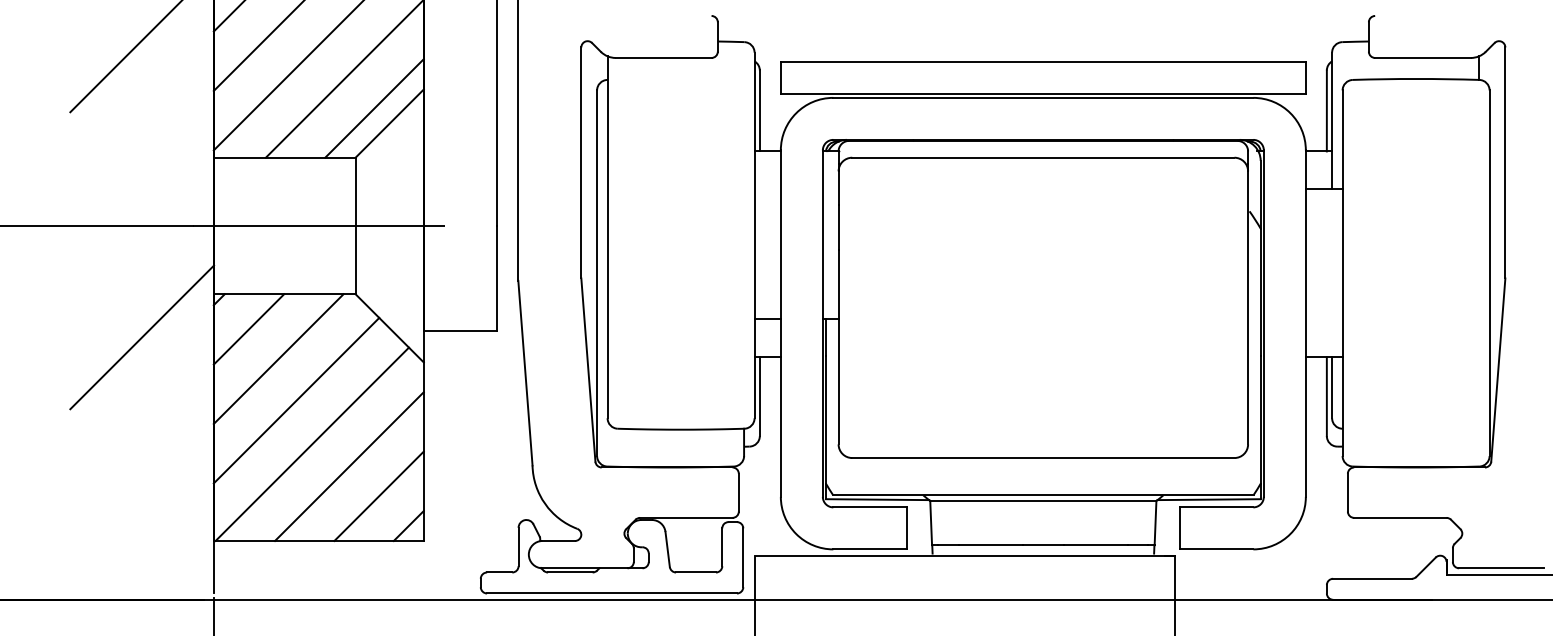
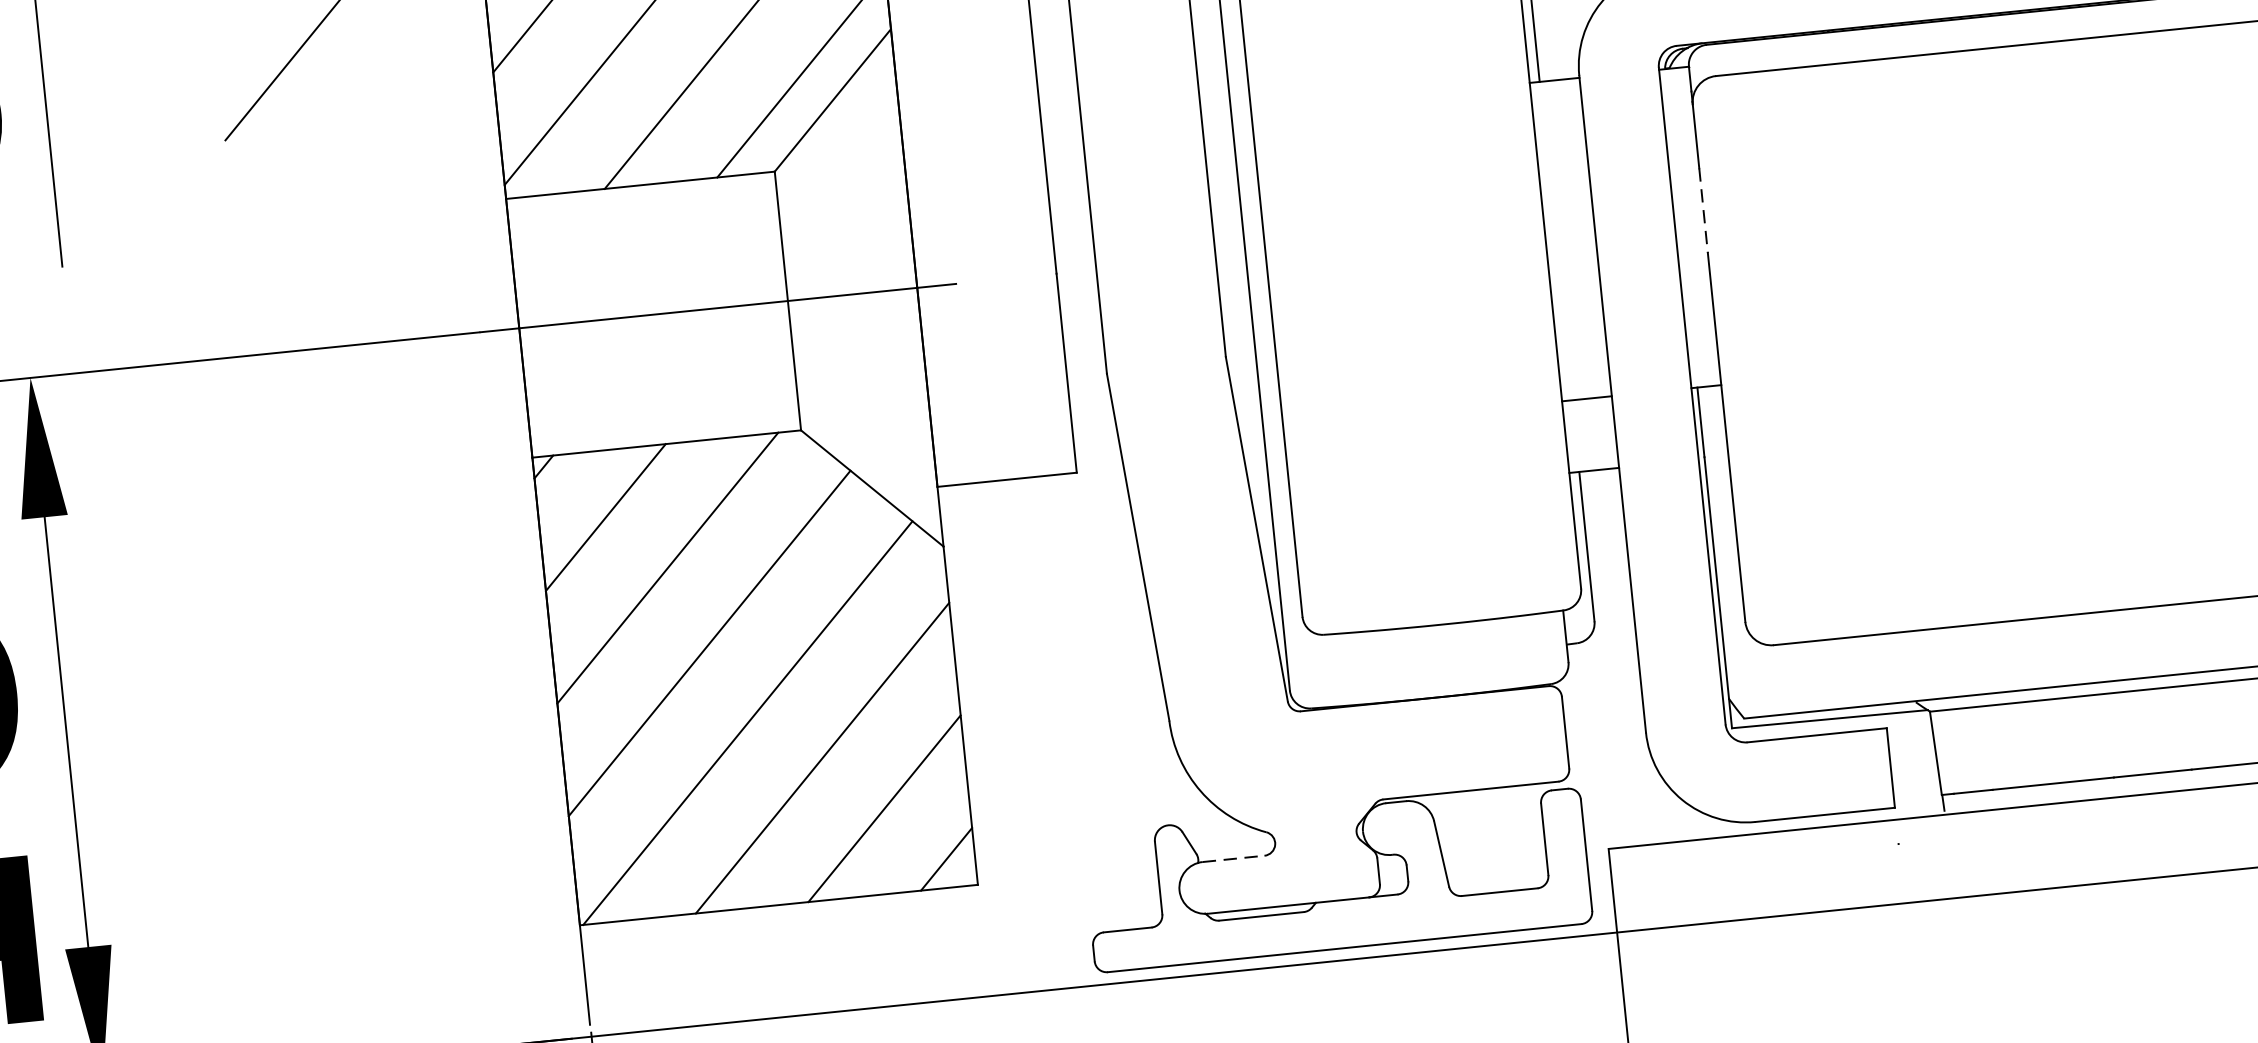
line: (838, 227) -> (1703, 210), solid -> dashed
line: (142, 337) -> (405, 553), removed
line: (559, 540) -> (1234, 857), solid -> dashed

